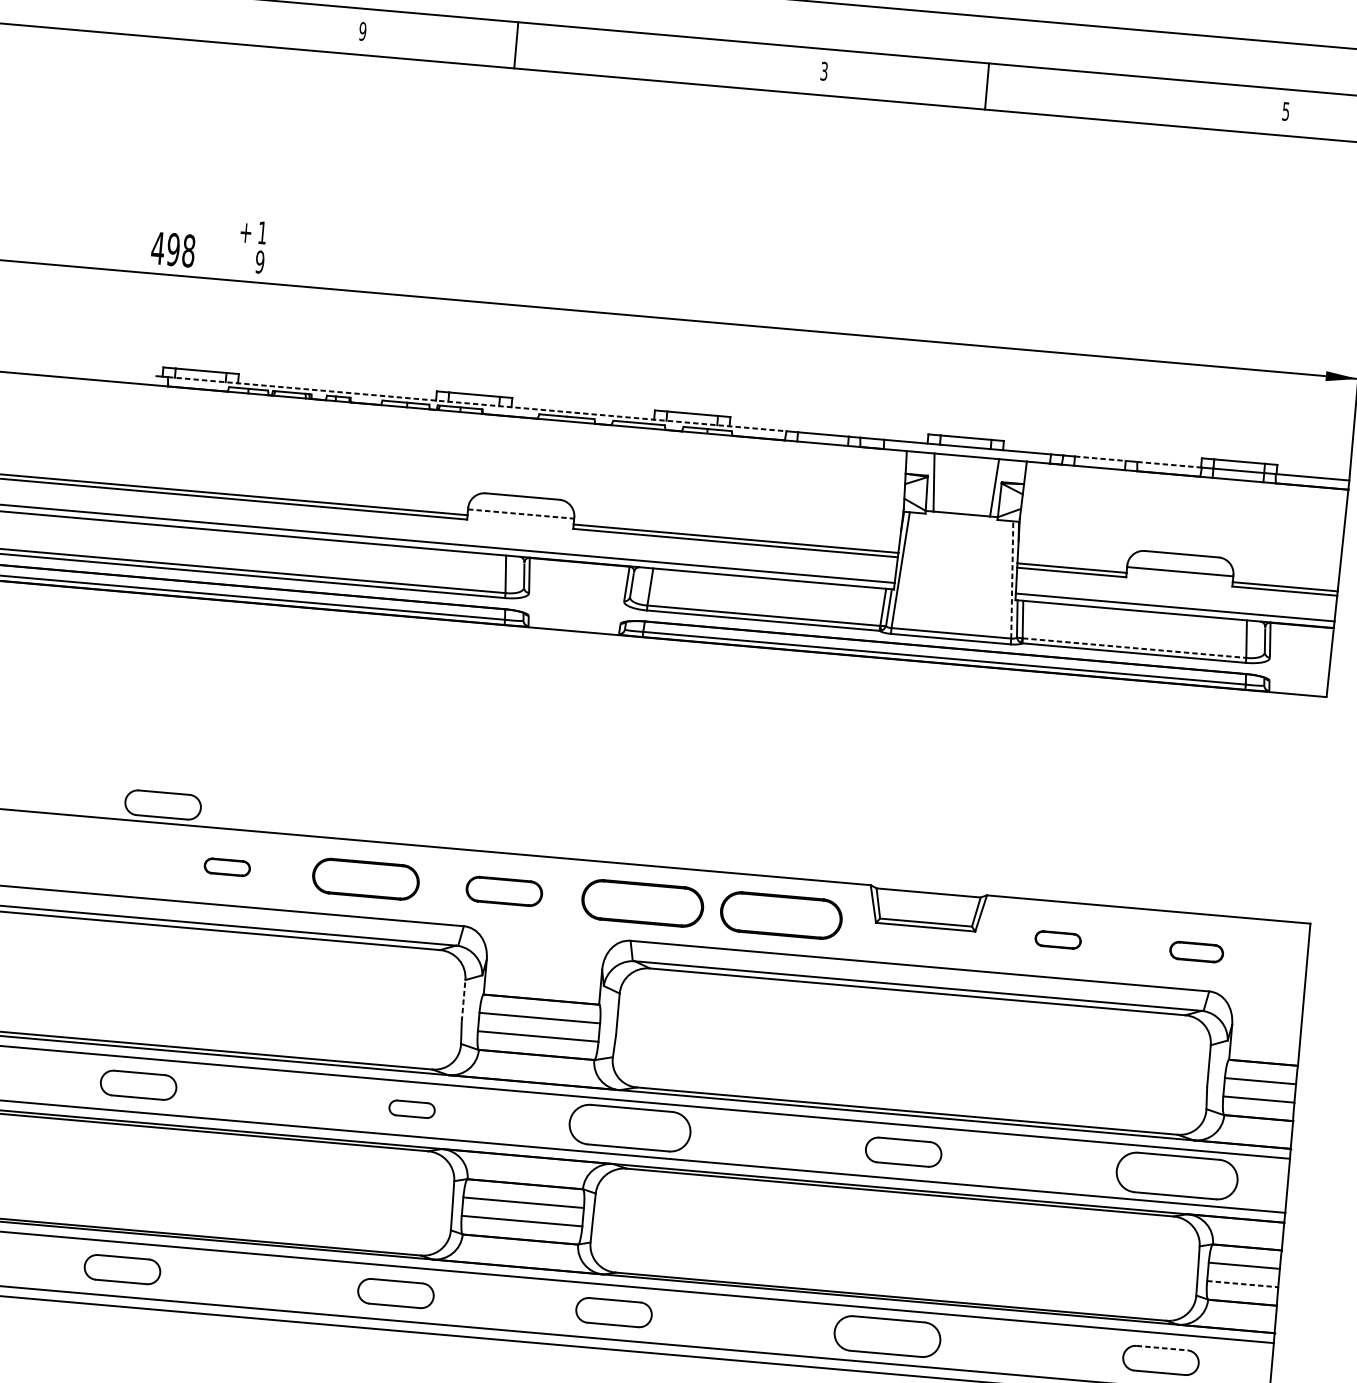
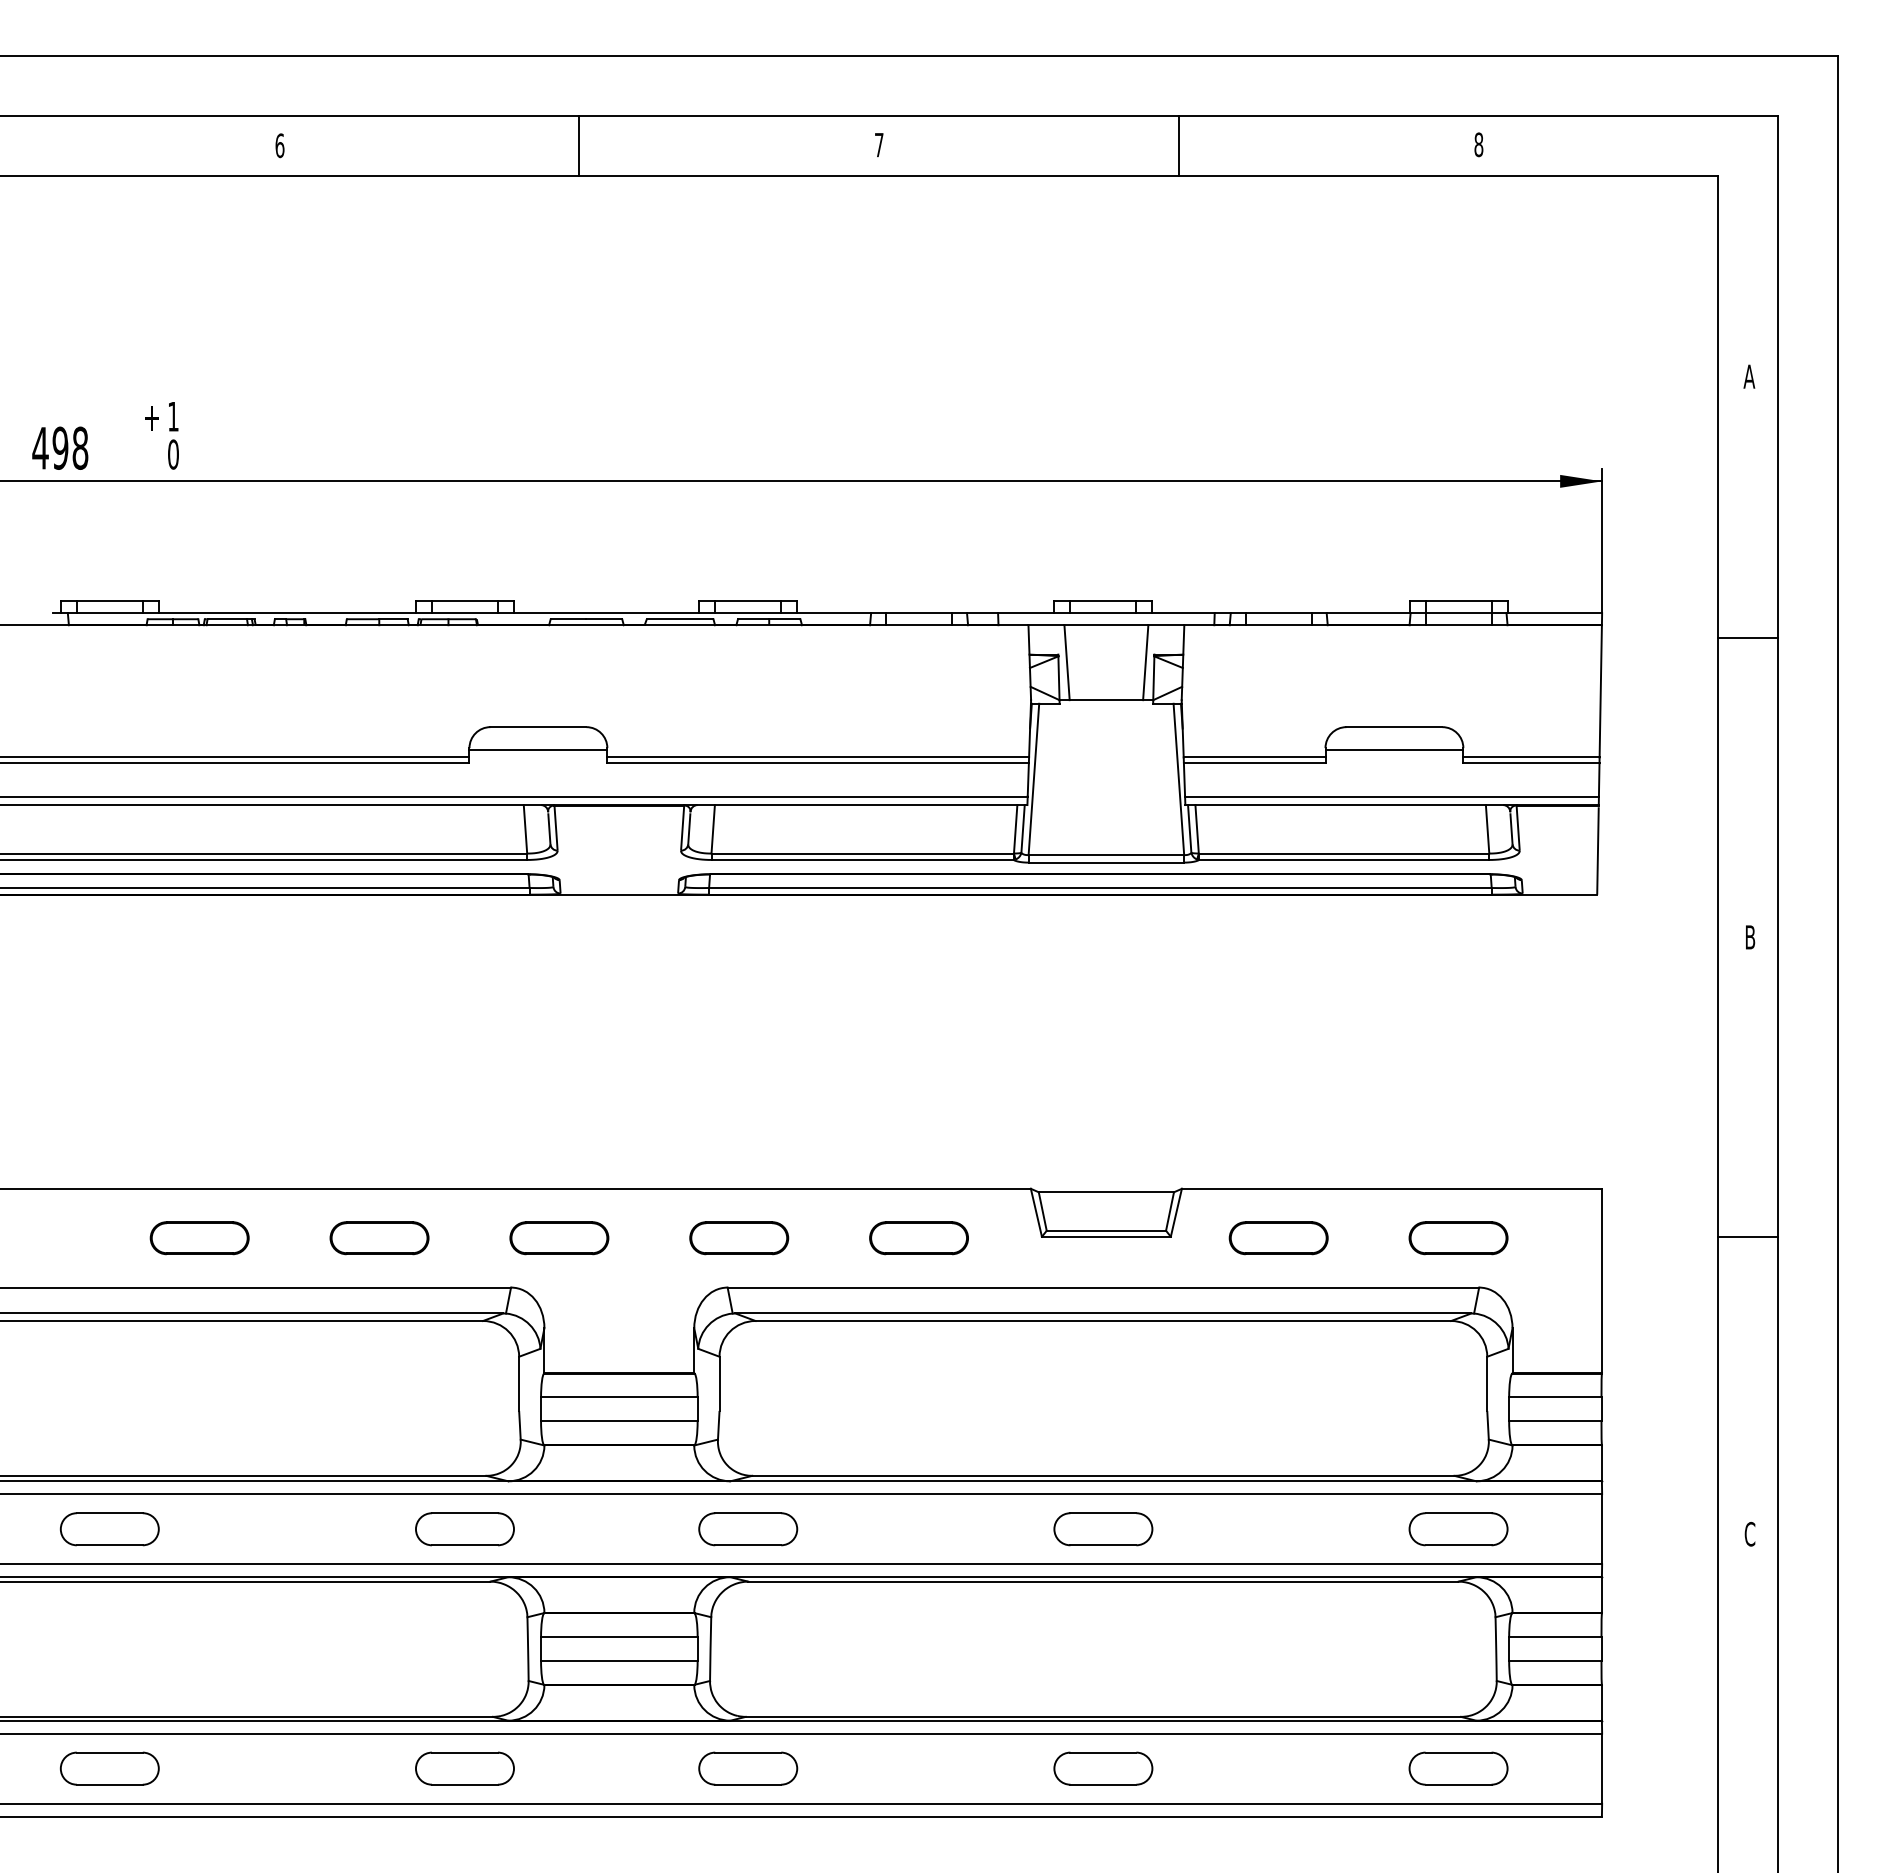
text: (362, 31) -> (279, 145), 9 -> 6
line: (516, 45) -> (579, 146), moved
text: (824, 70) -> (879, 144), 3 -> 7
line: (986, 86) -> (1178, 146), moved
text: (1285, 111) -> (1478, 144), 5 -> 8
text: (260, 262) -> (173, 454), 9 -> 0
line: (477, 404) -> (469, 613), dashed -> solid
line: (1100, 458) -> (1278, 613), dashed -> solid
line: (1169, 464) -> (1368, 613), dashed -> solid
line: (521, 513) -> (538, 749), dashed -> solid
line: (1011, 579) -> (1178, 779), dashed -> solid
line: (1134, 648) -> (1344, 853), dashed -> solid
part: (162, 805) -> (109, 1165), removed
part: (227, 867) -> (199, 1238), size x1.67
part: (365, 879) -> (379, 1238), size x0.71
part: (643, 903) -> (739, 1238), size x0.62
part: (780, 915) -> (918, 1238), size x0.62
part: (1058, 940) -> (1278, 1238), size x1.67
part: (1196, 952) -> (1458, 1238), size x1.43
line: (463, 1000) -> (519, 1383), dashed -> solid
part: (411, 1109) -> (464, 1529), size x1.67
part: (630, 1128) -> (748, 1529), size x0.62
part: (1177, 1176) -> (1458, 1529), size x0.62
line: (1242, 1284) -> (1555, 1661), dashed -> solid
part: (887, 1336) -> (1103, 1768), size x0.71
line: (1162, 1348) -> (1458, 1752), dashed -> solid

